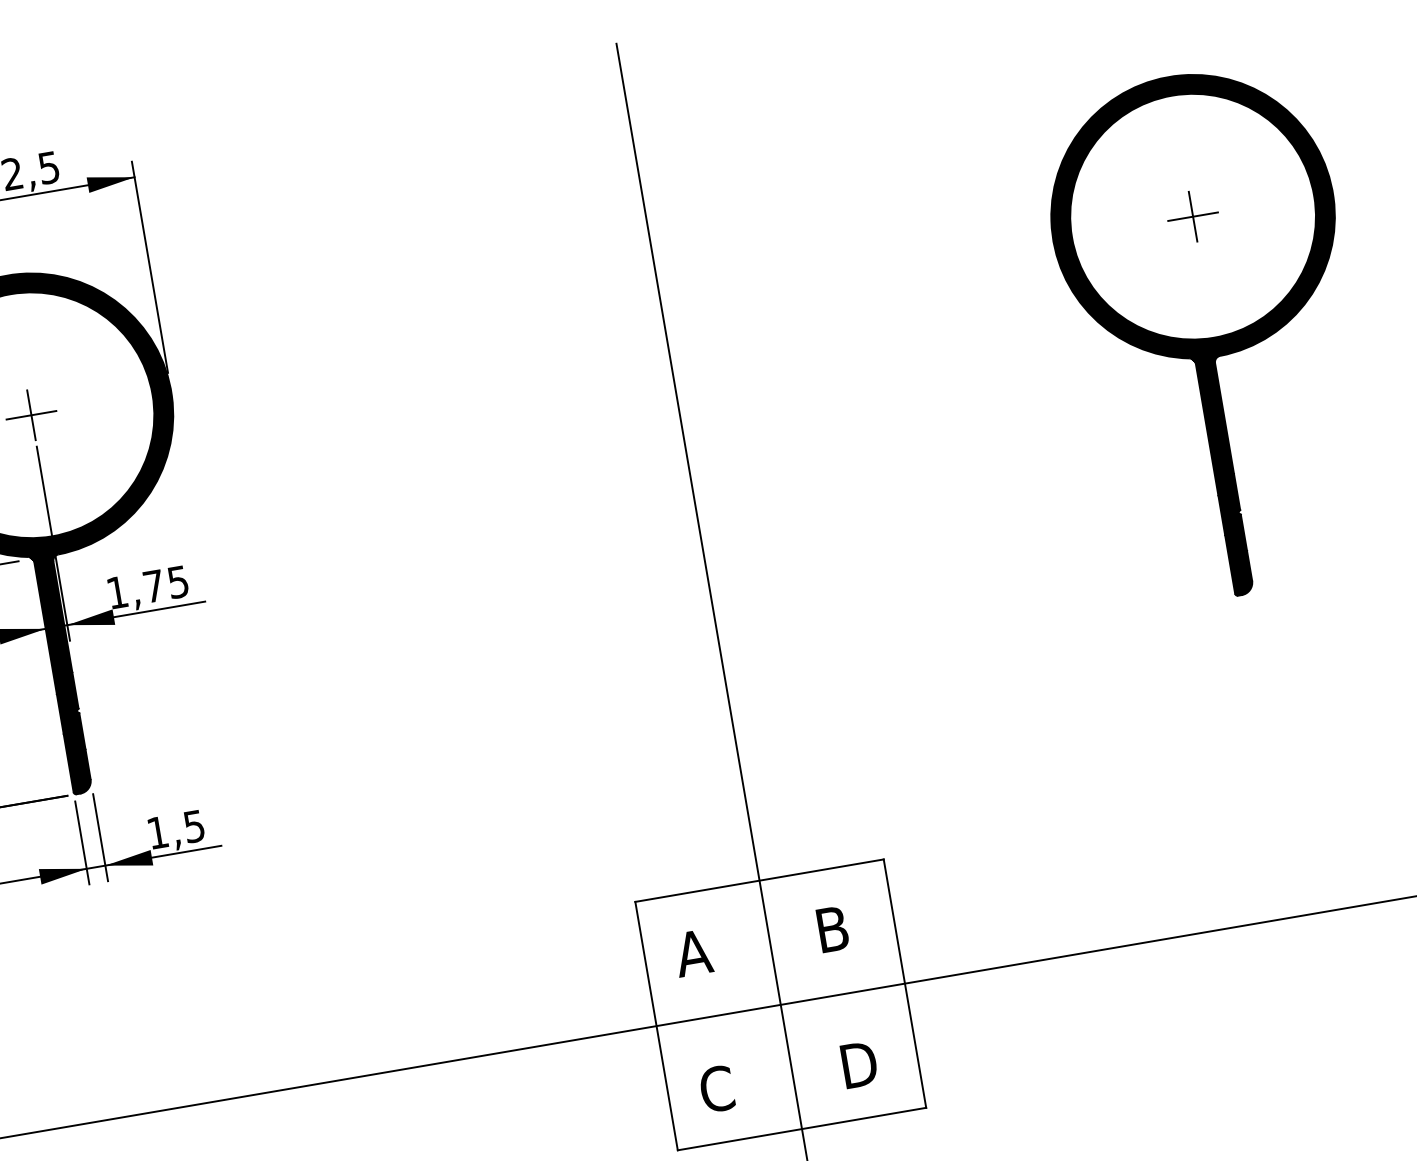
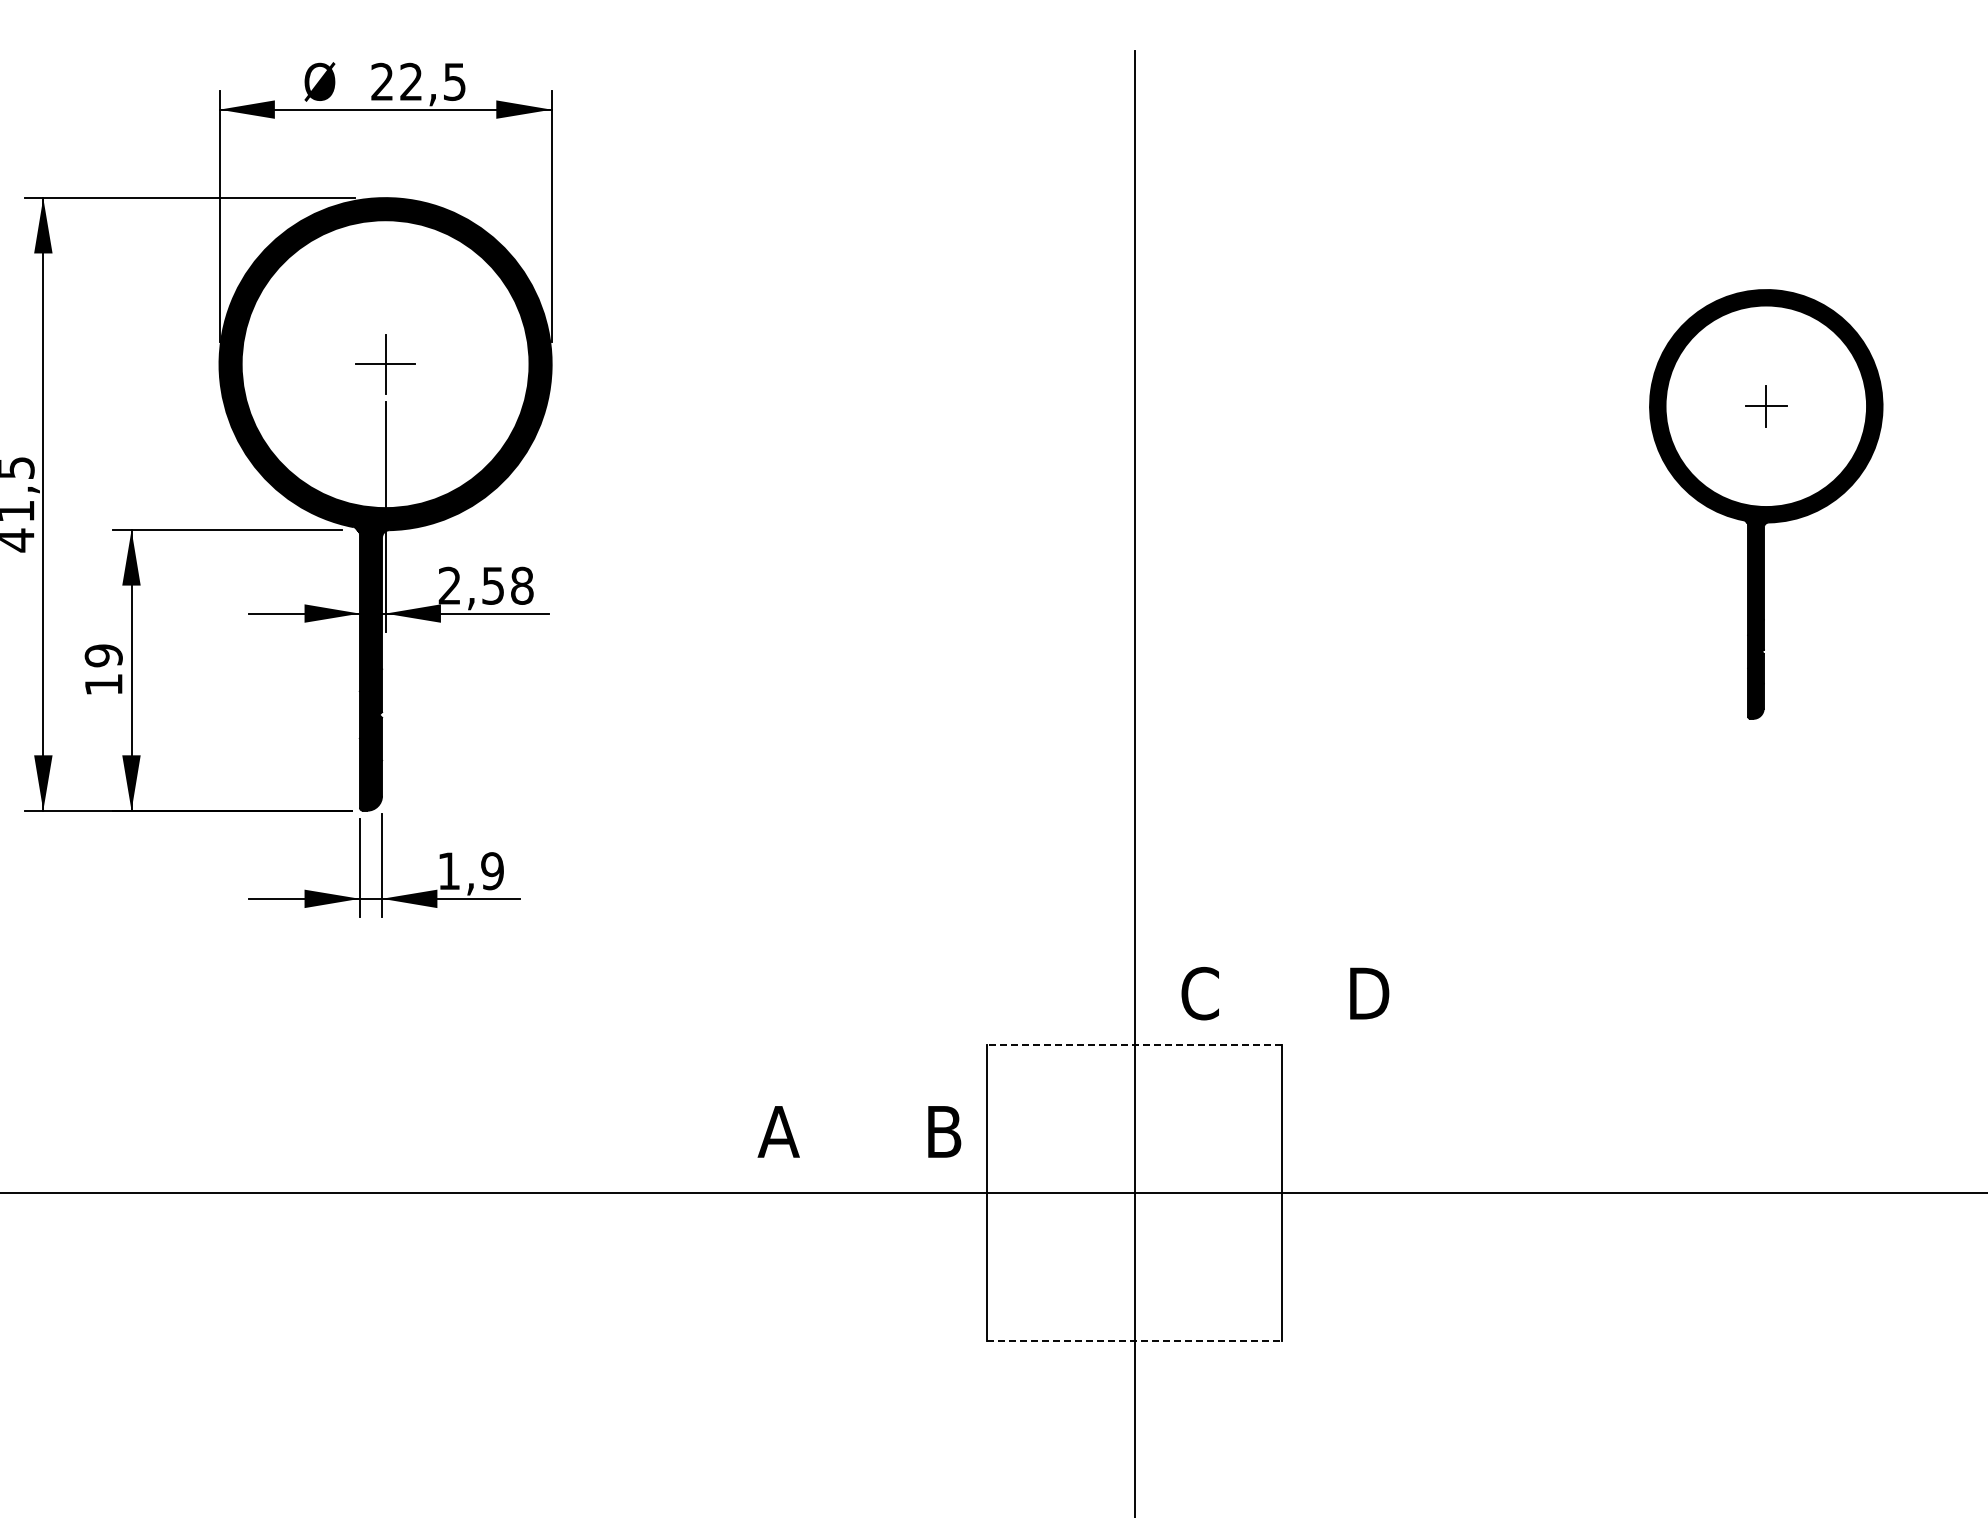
part: (1213, 334) -> (1766, 504), size x0.7
text: (147, 587) -> (485, 585), 1,75 -> 2,58
text: (194, 826) -> (492, 871), 1,5 -> 1,9
line: (759, 880) -> (1134, 1045), solid -> dashed
text: (761, 941) -> (859, 1131), moved
text: (788, 1076) -> (1285, 993), moved
line: (802, 1129) -> (1134, 1340), solid -> dashed

